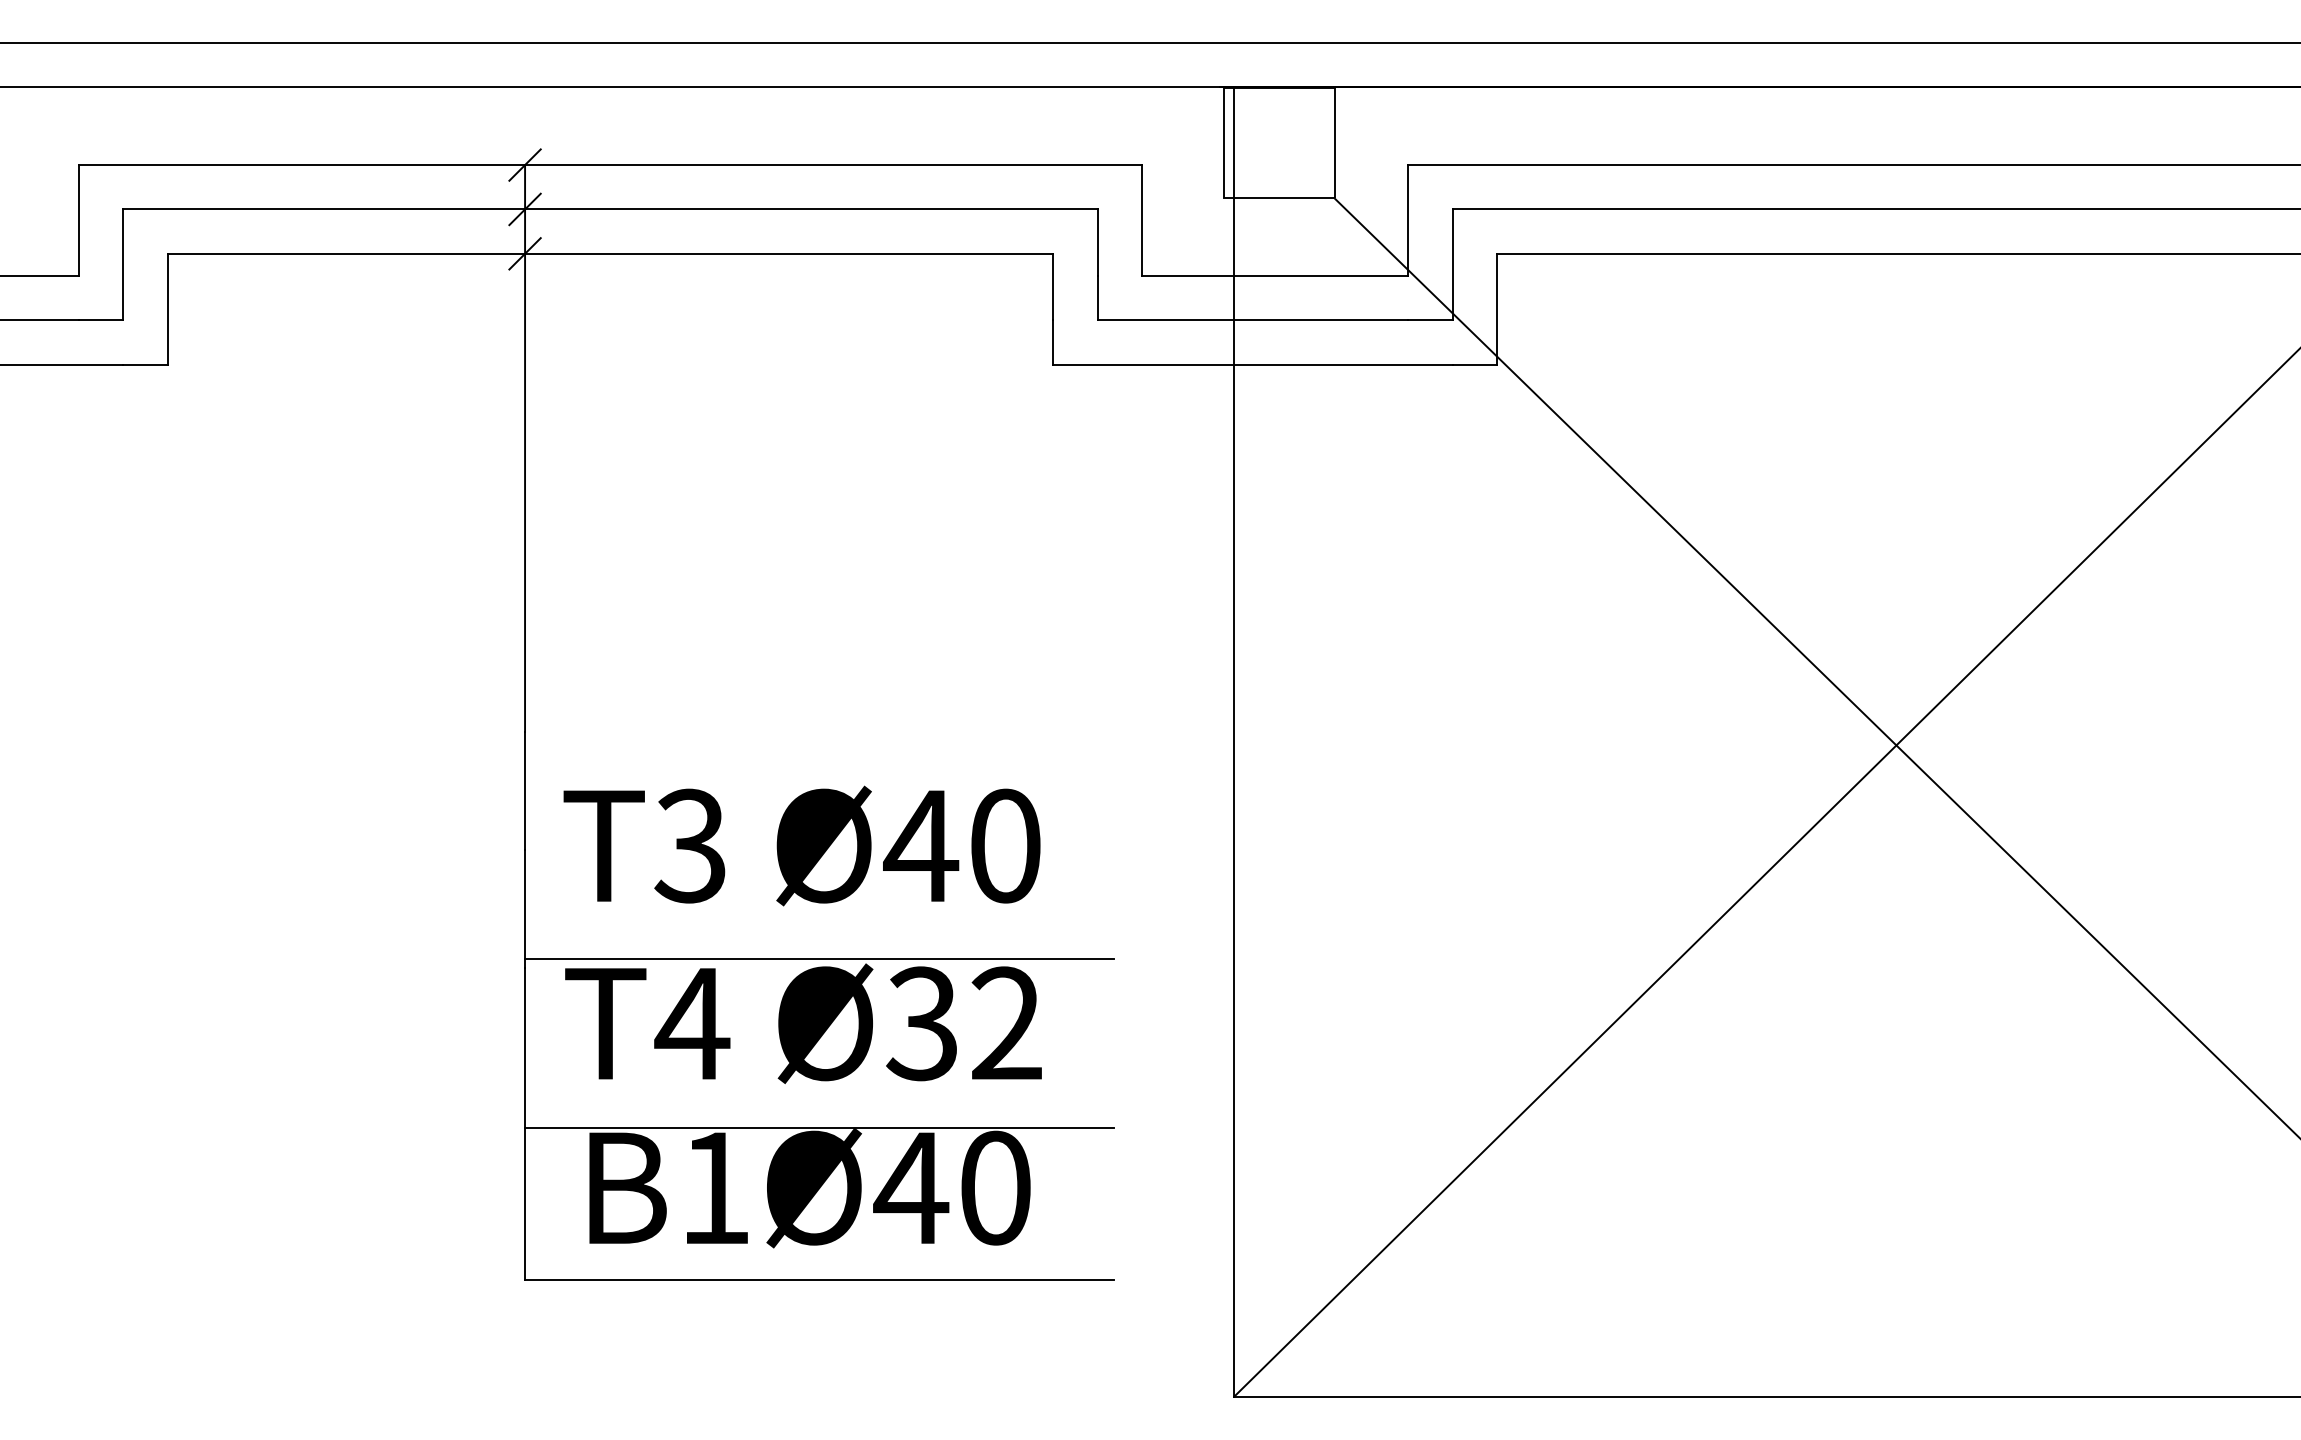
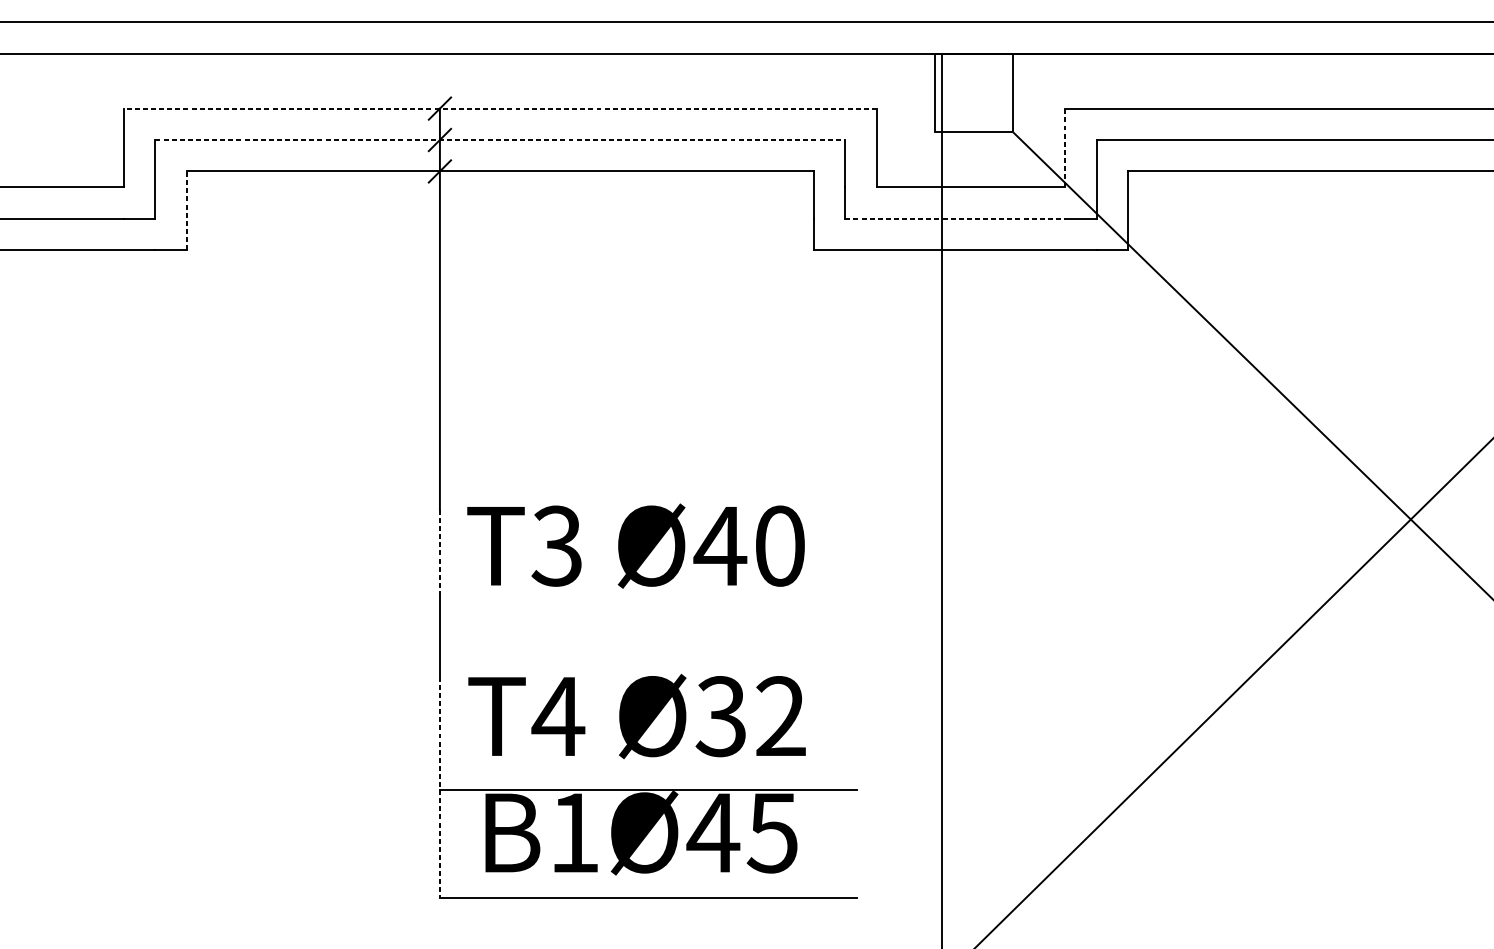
line: (610, 165) -> (500, 108), solid -> dashed
line: (611, 209) -> (501, 140), solid -> dashed
line: (1408, 220) -> (1065, 147), solid -> dashed
line: (167, 308) -> (186, 210), solid -> dashed
line: (1253, 320) -> (955, 218), solid -> dashed
line: (525, 790) -> (440, 551), solid -> dashed
text: (801, 845) -> (635, 545), moved
line: (819, 959) -> (648, 671), removed
line: (525, 1123) -> (440, 787), solid -> dashed
text: (994, 1187) -> (772, 832), 40 -> 45

